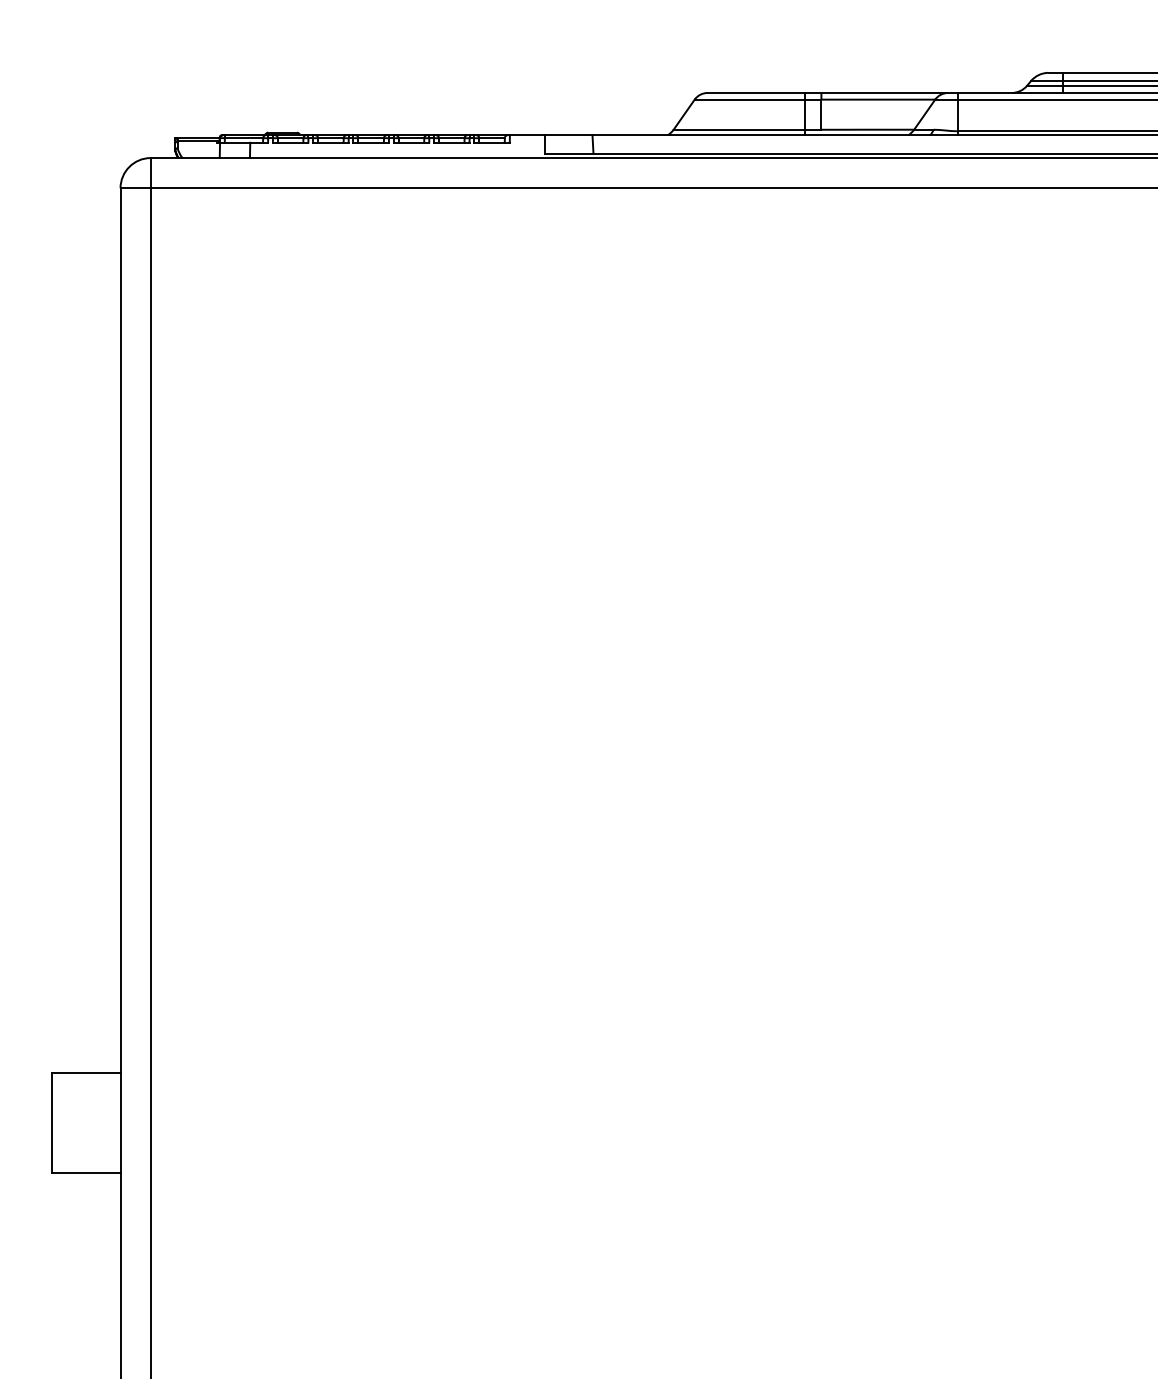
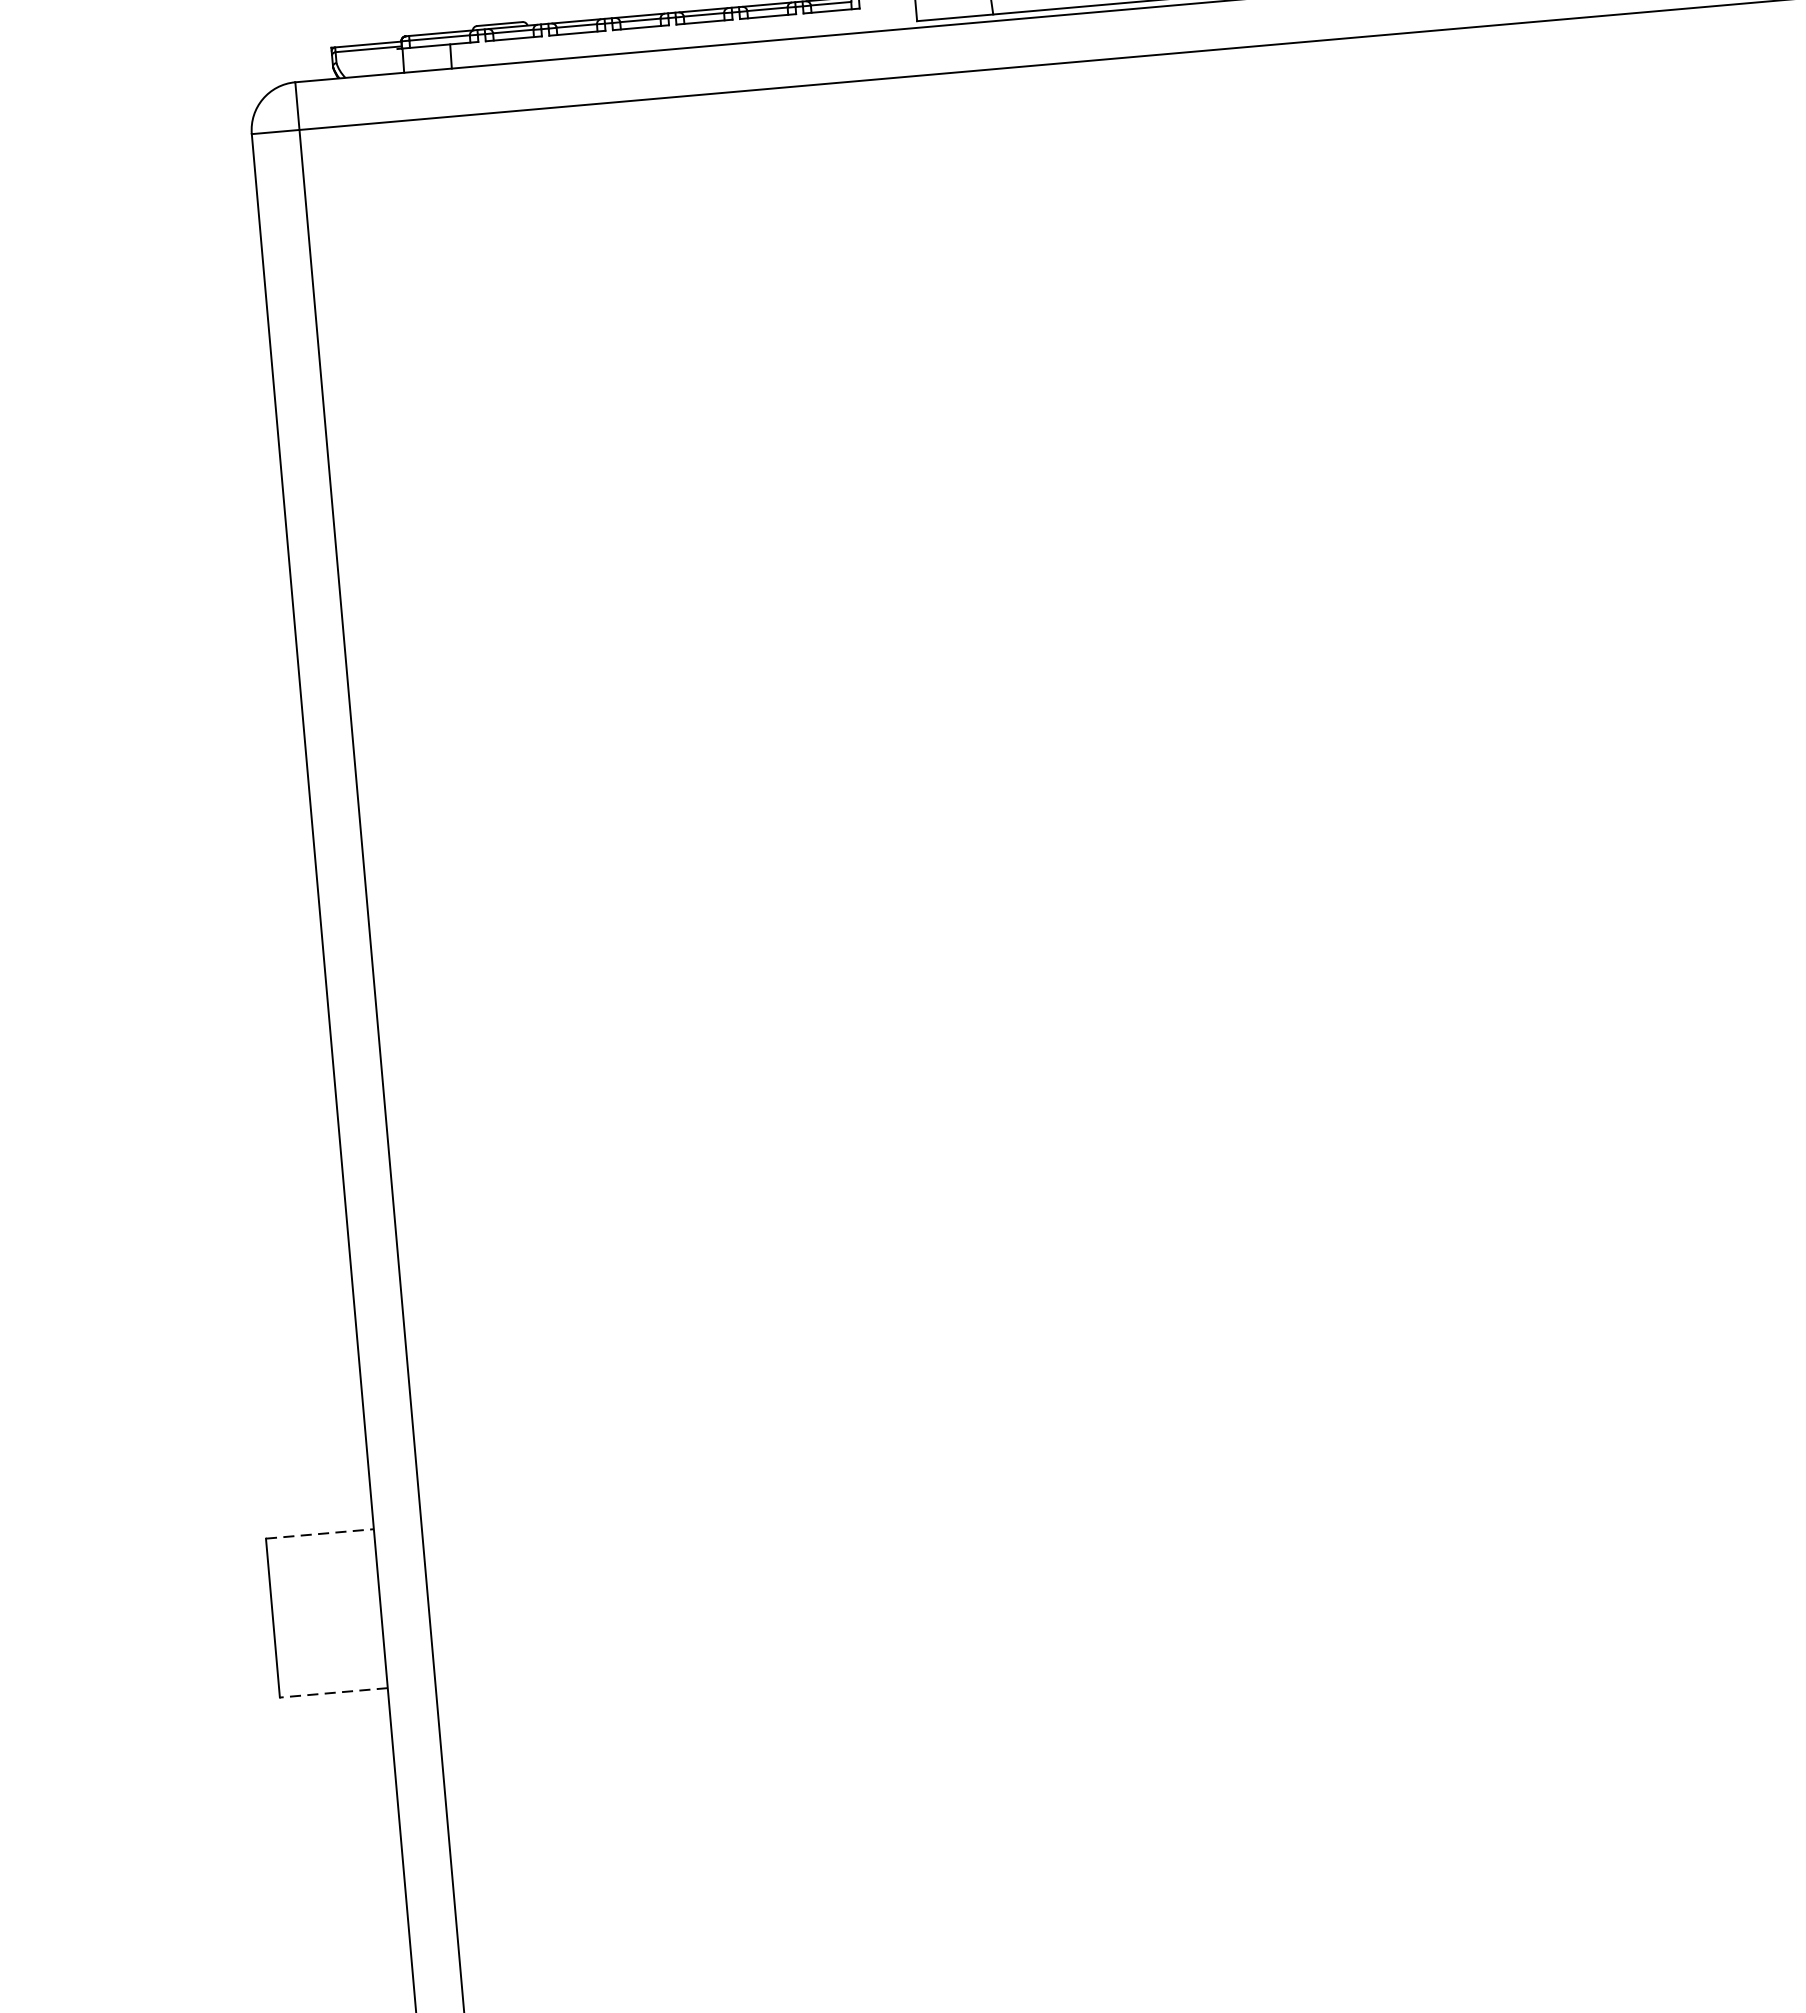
line: (86, 1072) -> (320, 1533), solid -> dashed
line: (85, 1173) -> (332, 1693), solid -> dashed

